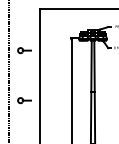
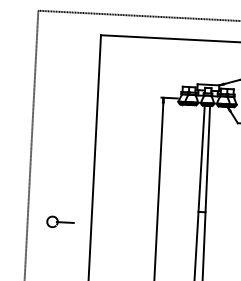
part: (24, 50) -> (65, 119), removed

